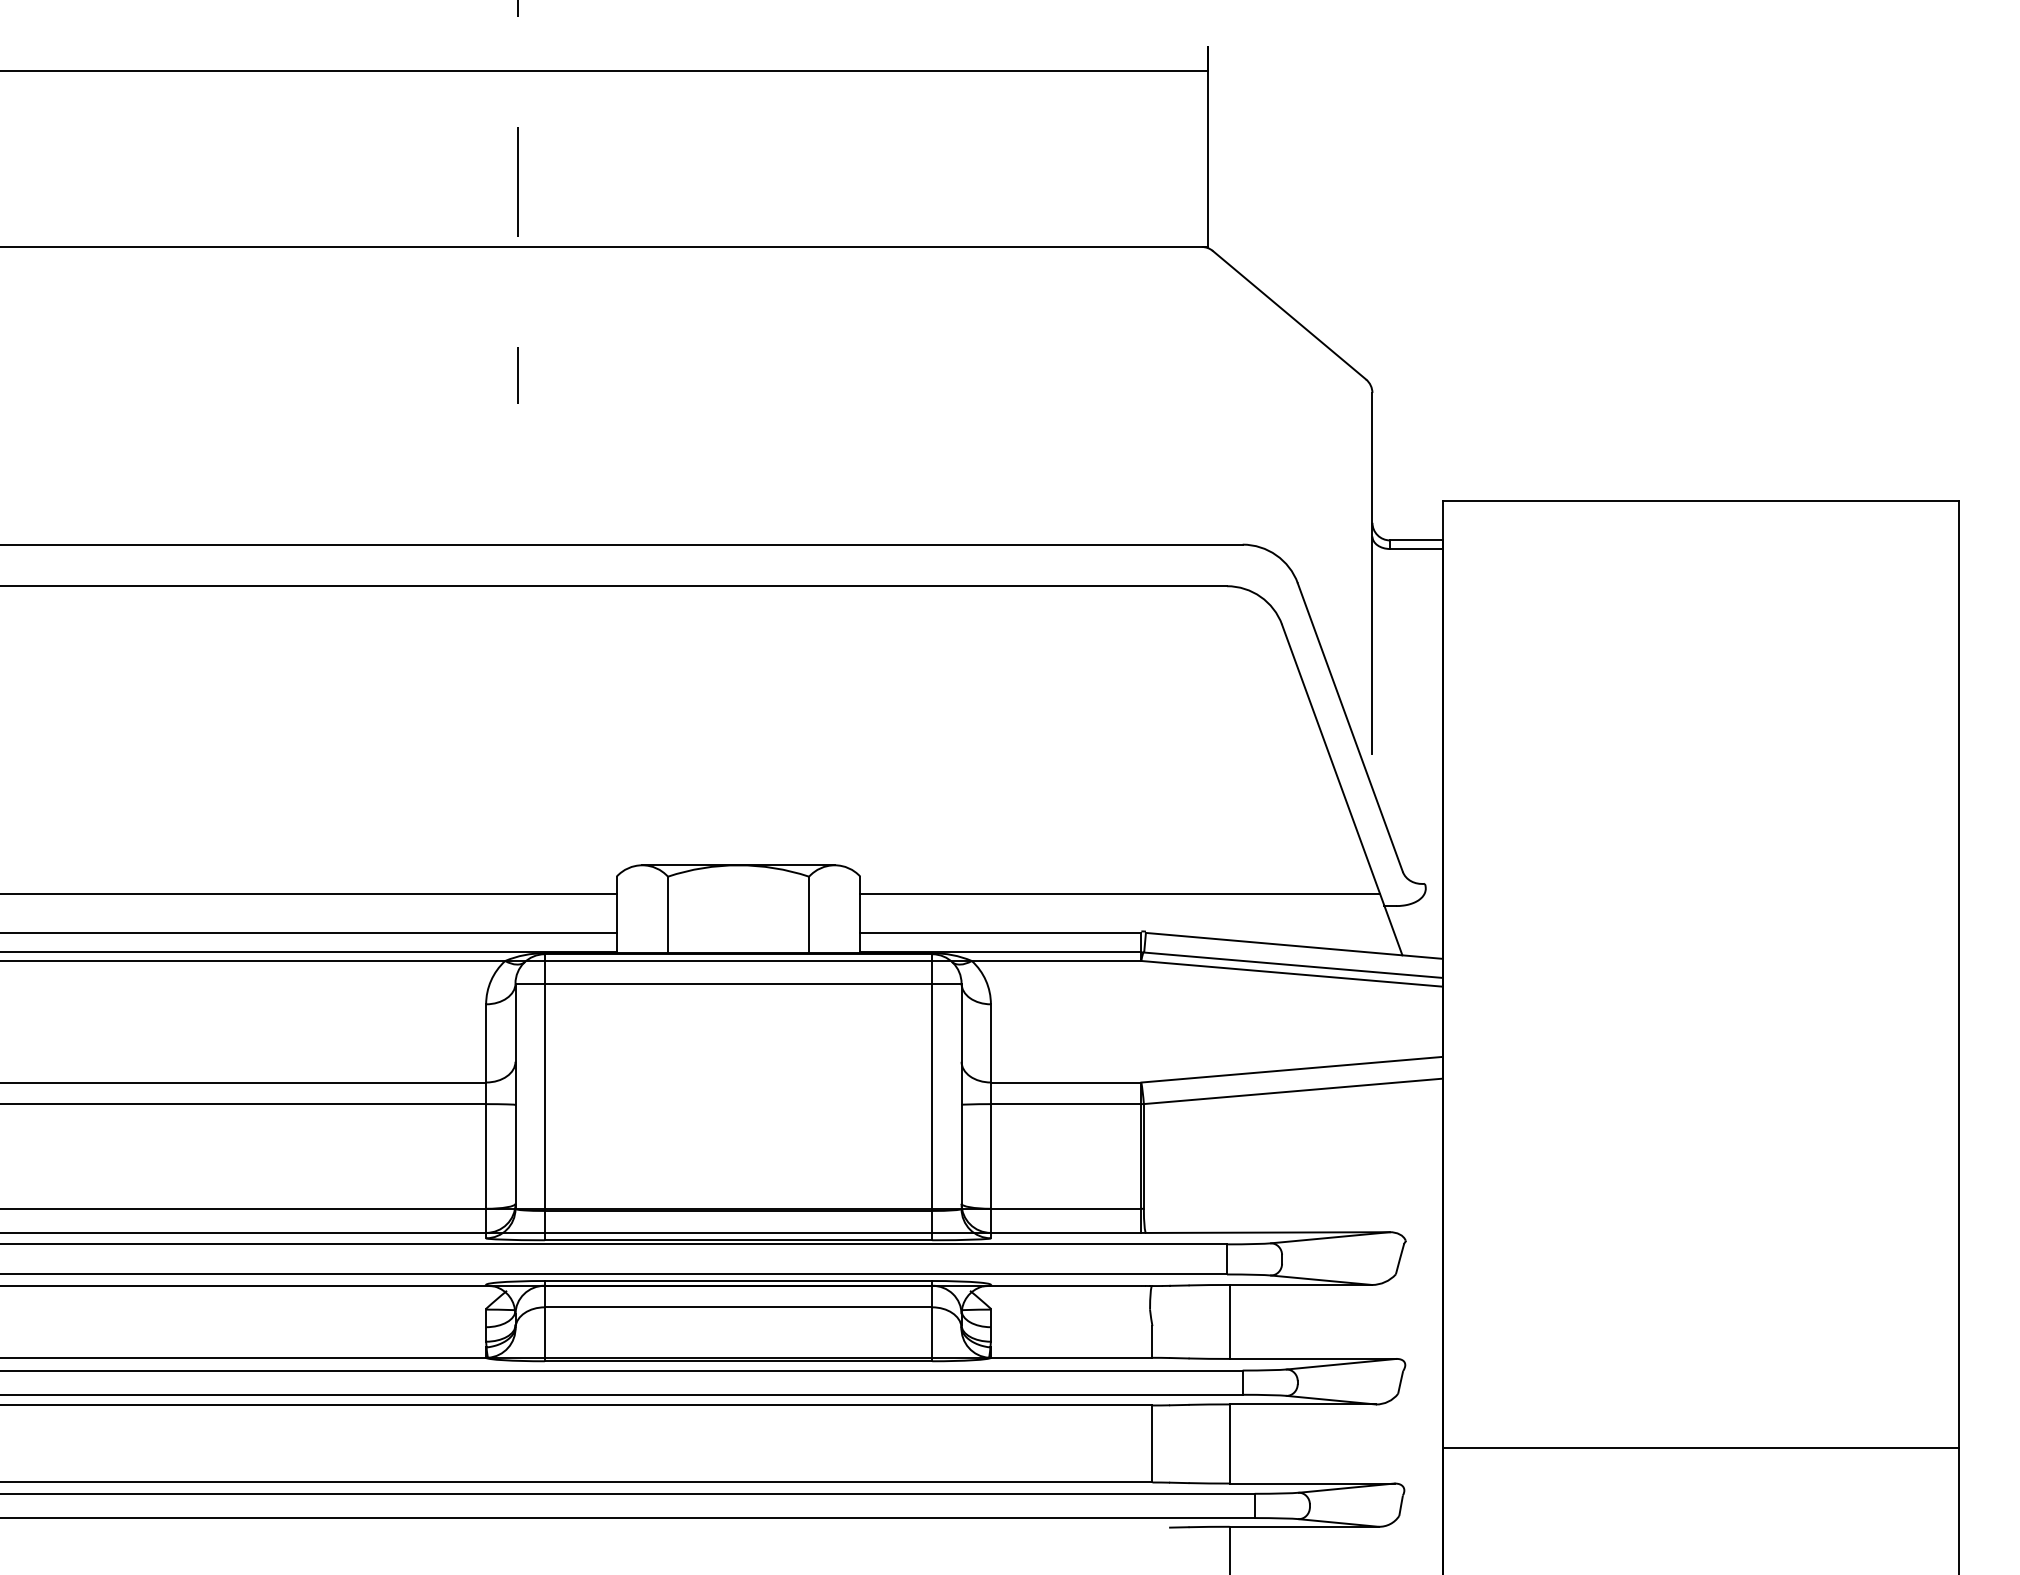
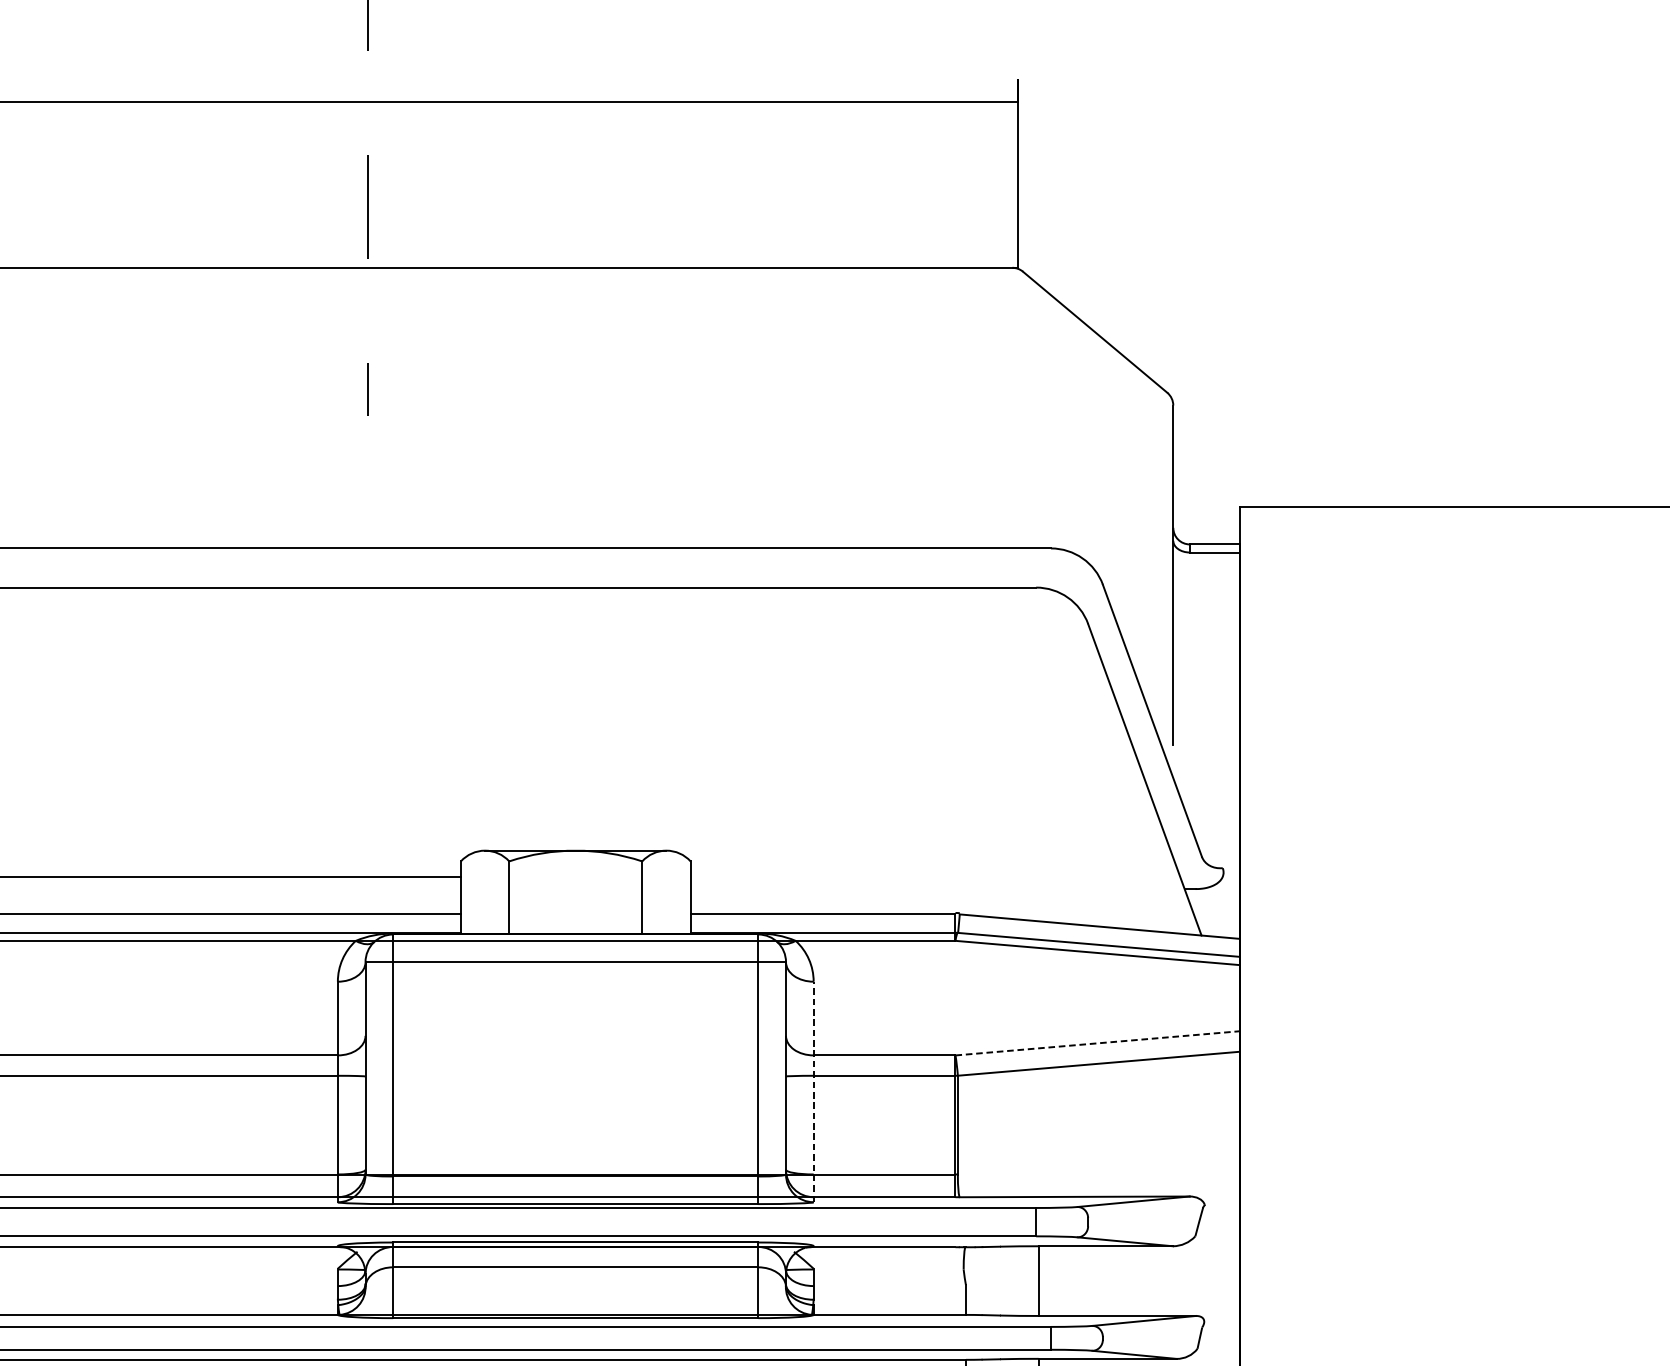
line: (1119, 893) -> (934, 877), removed
line: (1292, 1069) -> (1097, 1043), solid -> dashed
line: (990, 1121) -> (813, 1092), solid -> dashed

